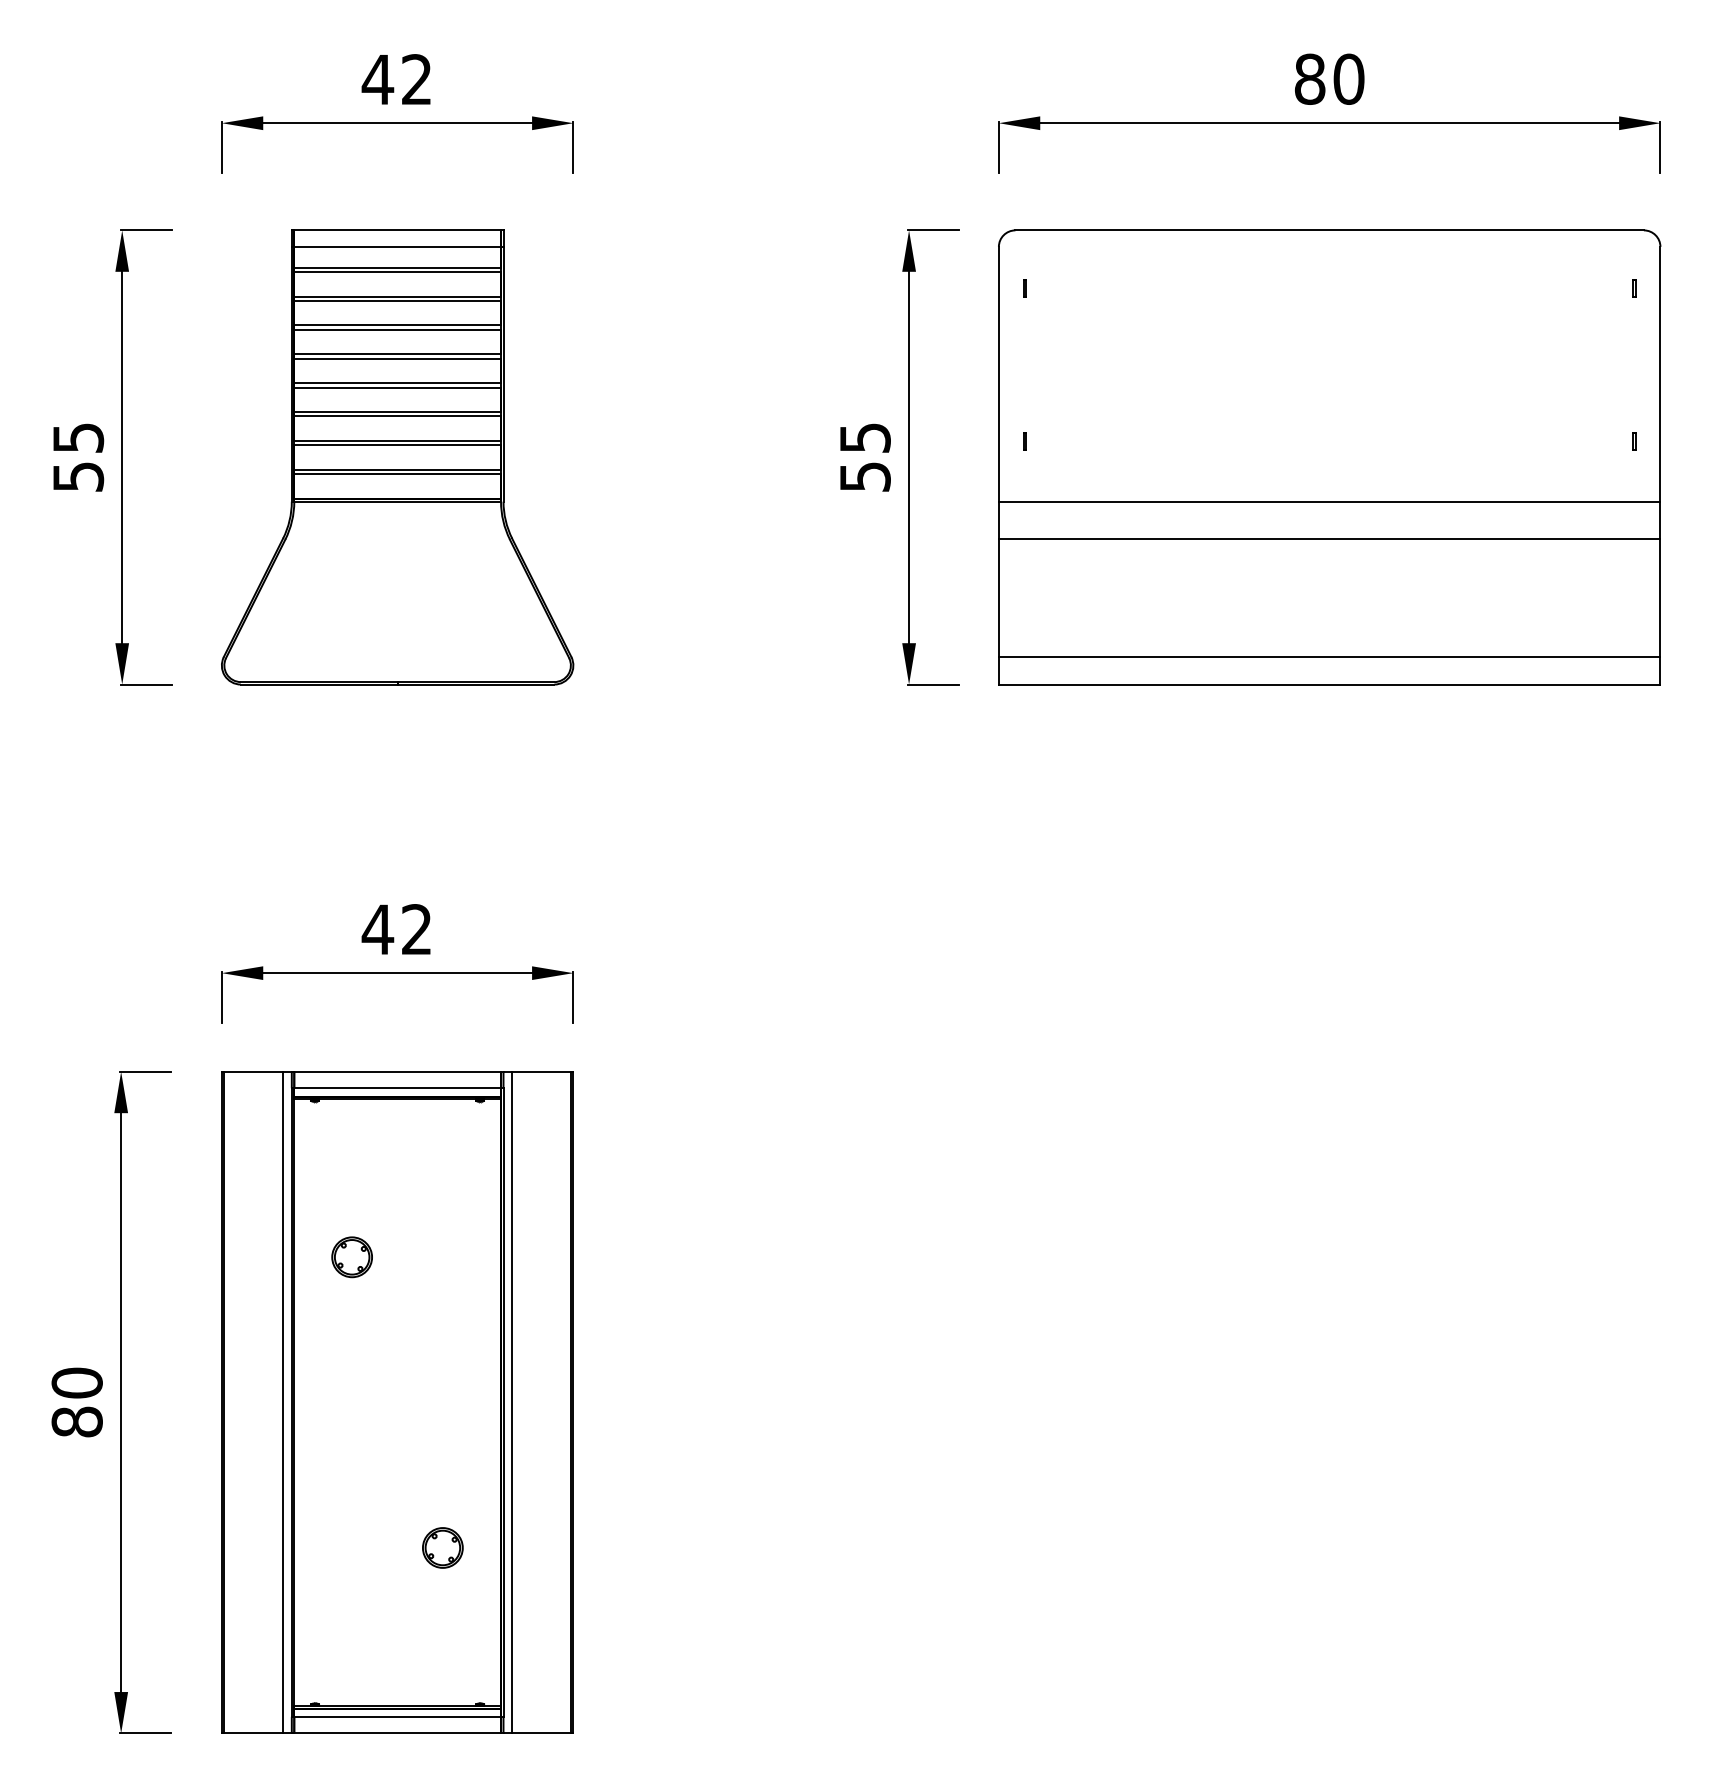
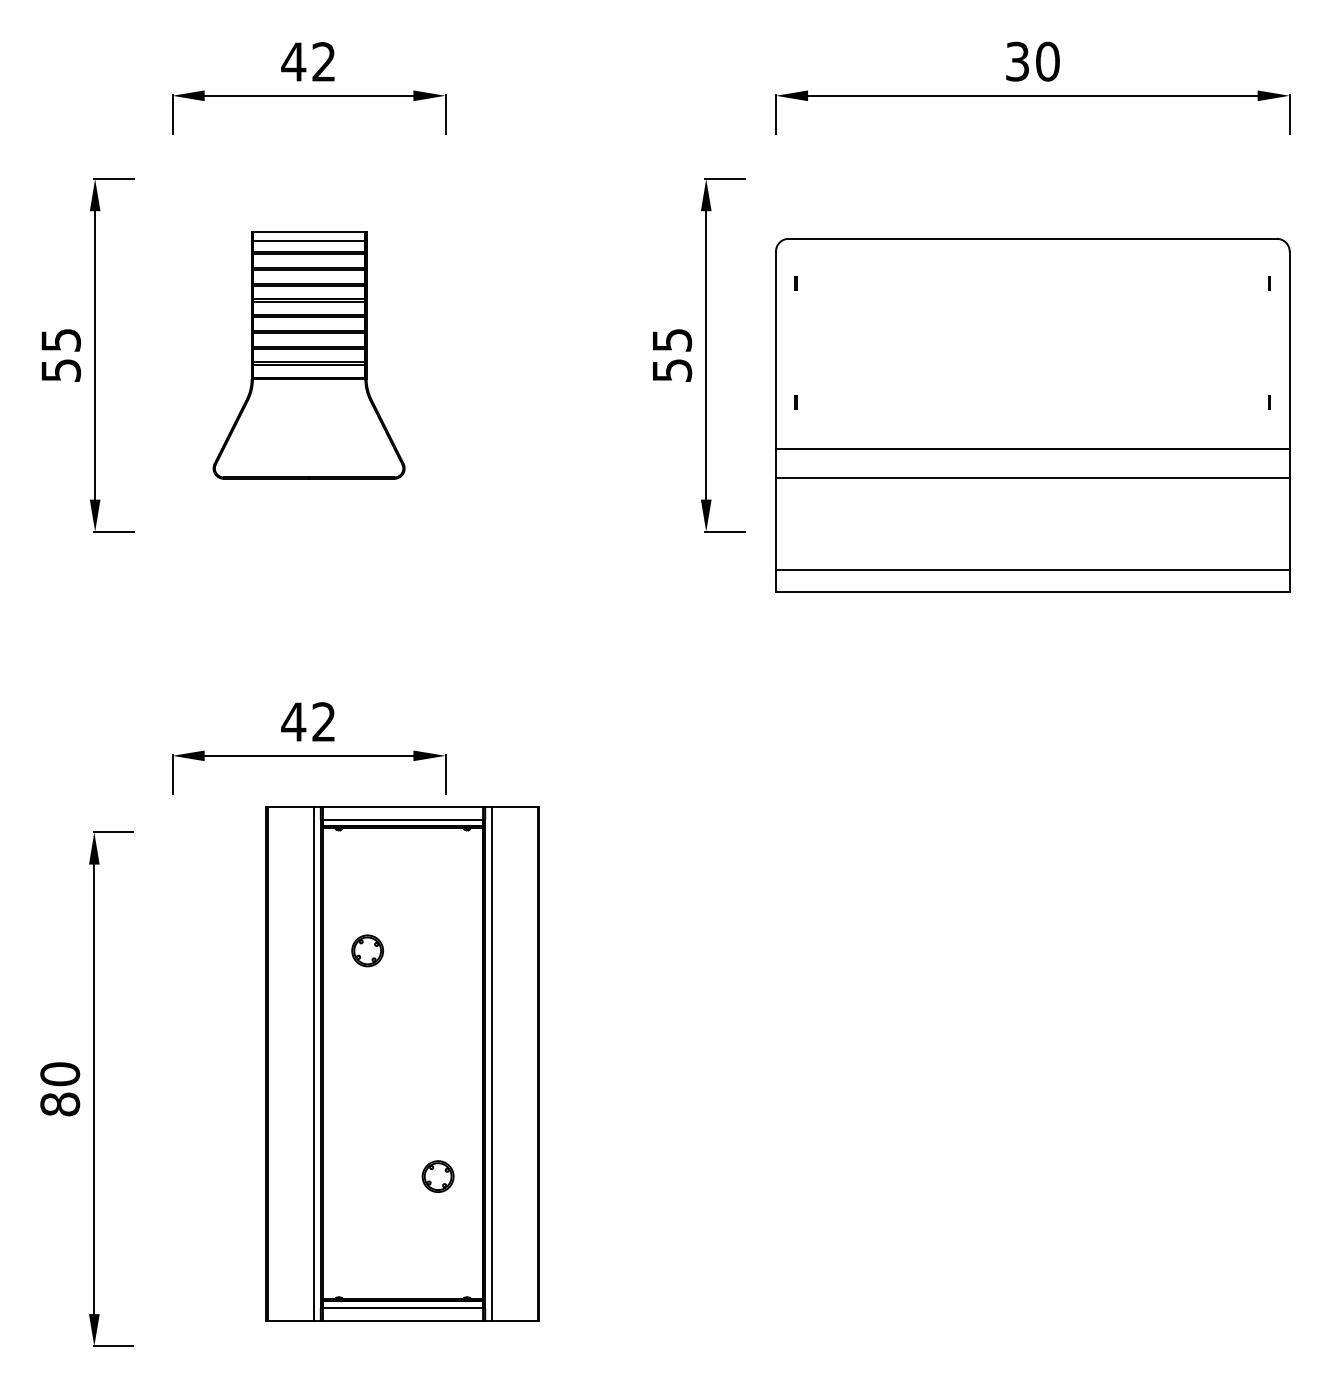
text: (1309, 78) -> (1017, 61), 80 -> 30
part: (397, 457) -> (308, 355), size x0.7
part: (1329, 457) -> (1032, 415), moved
part: (397, 1402) -> (402, 1063), moved

